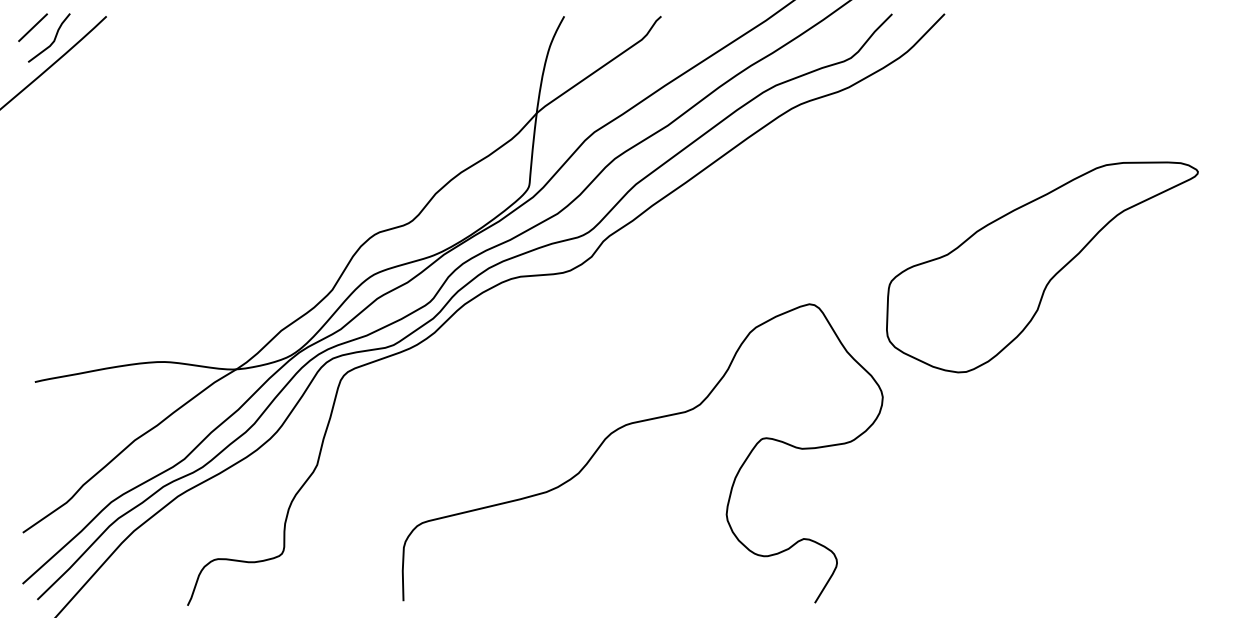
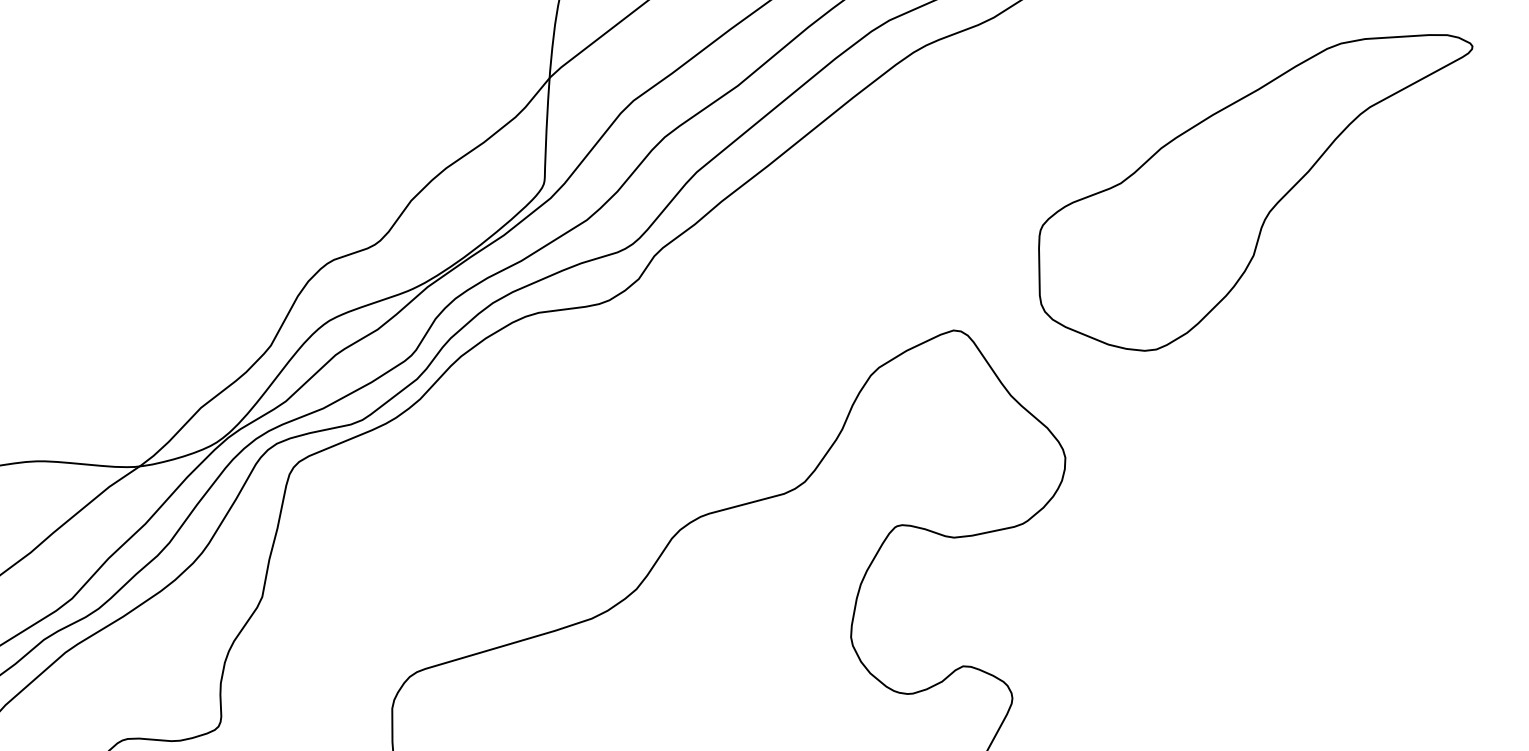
part: (1042, 267) -> (1257, 194), moved

